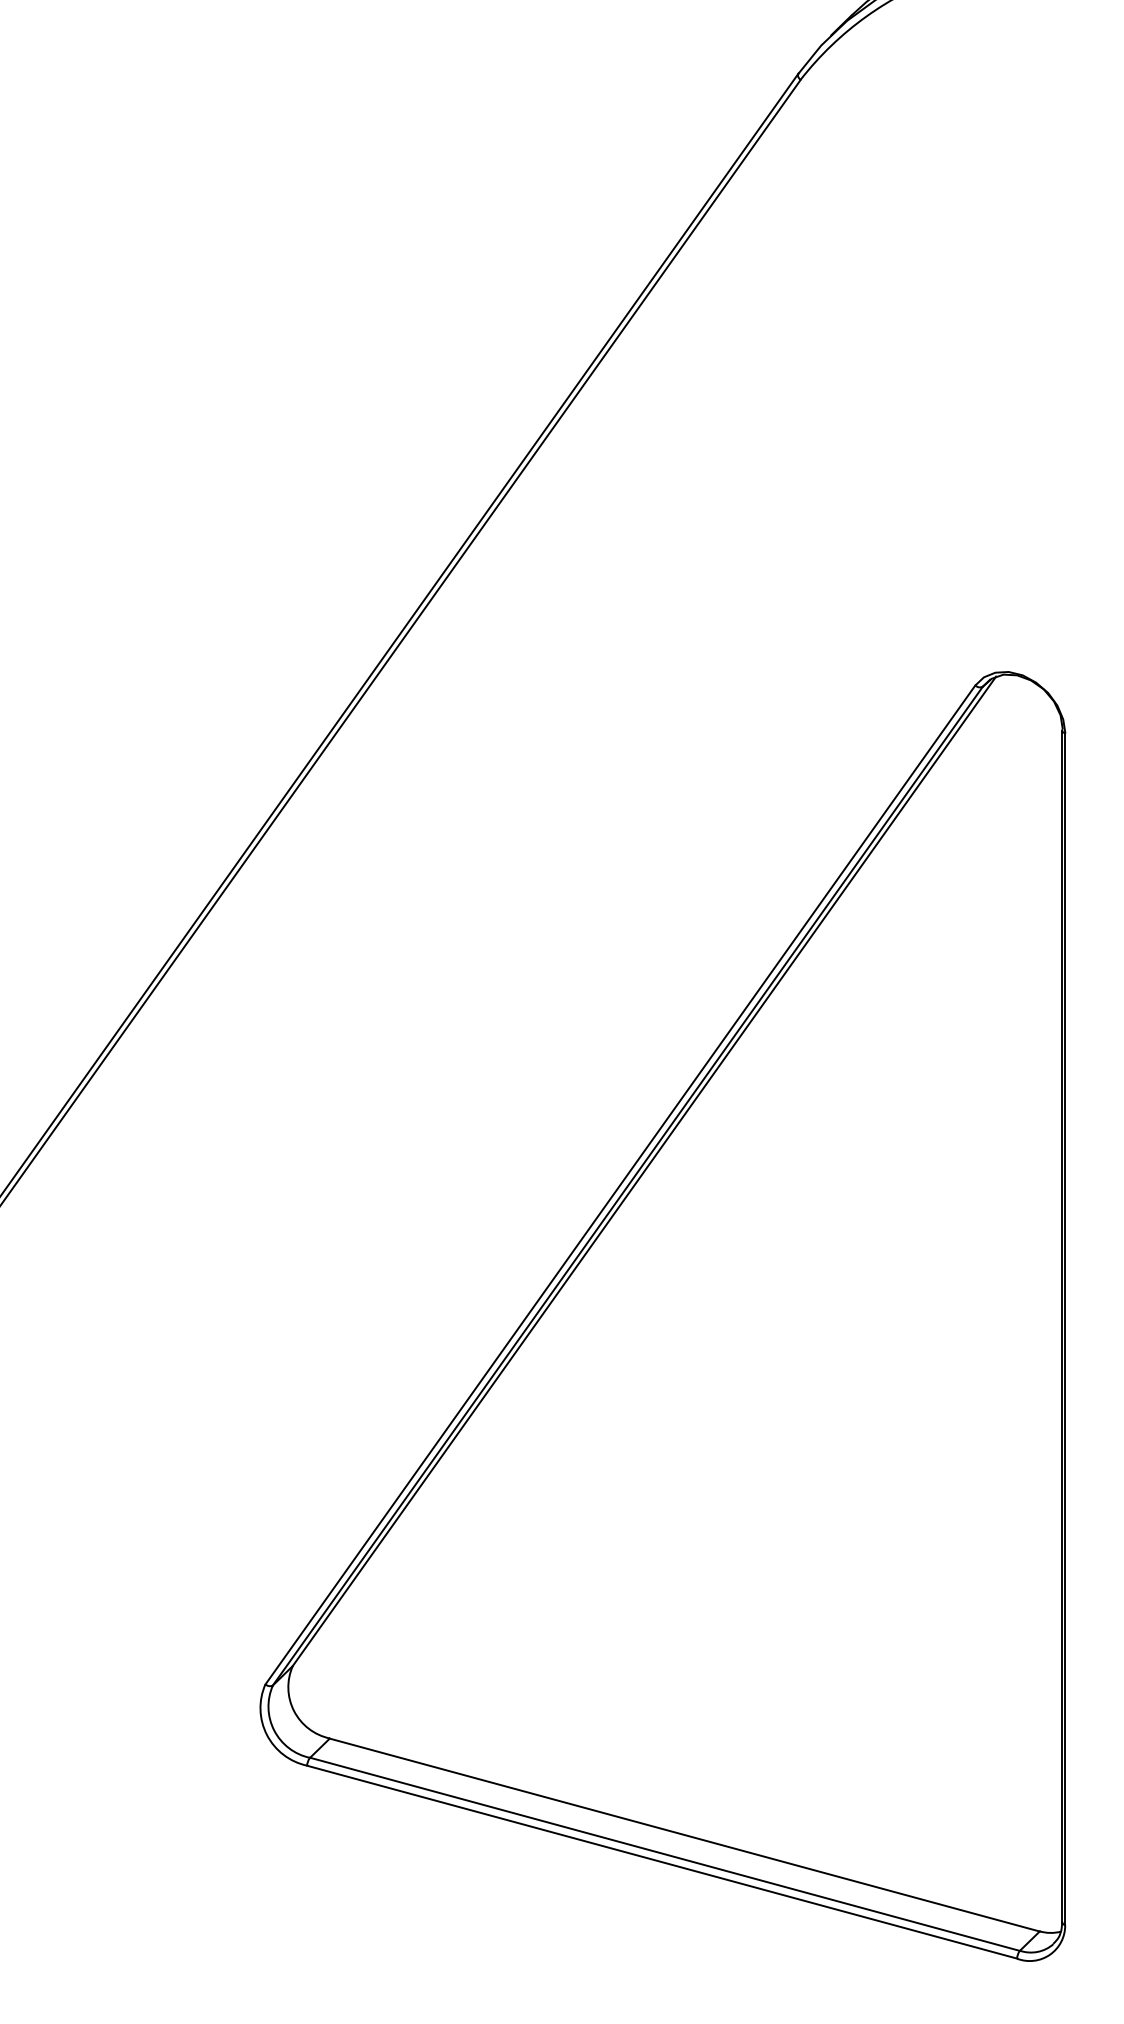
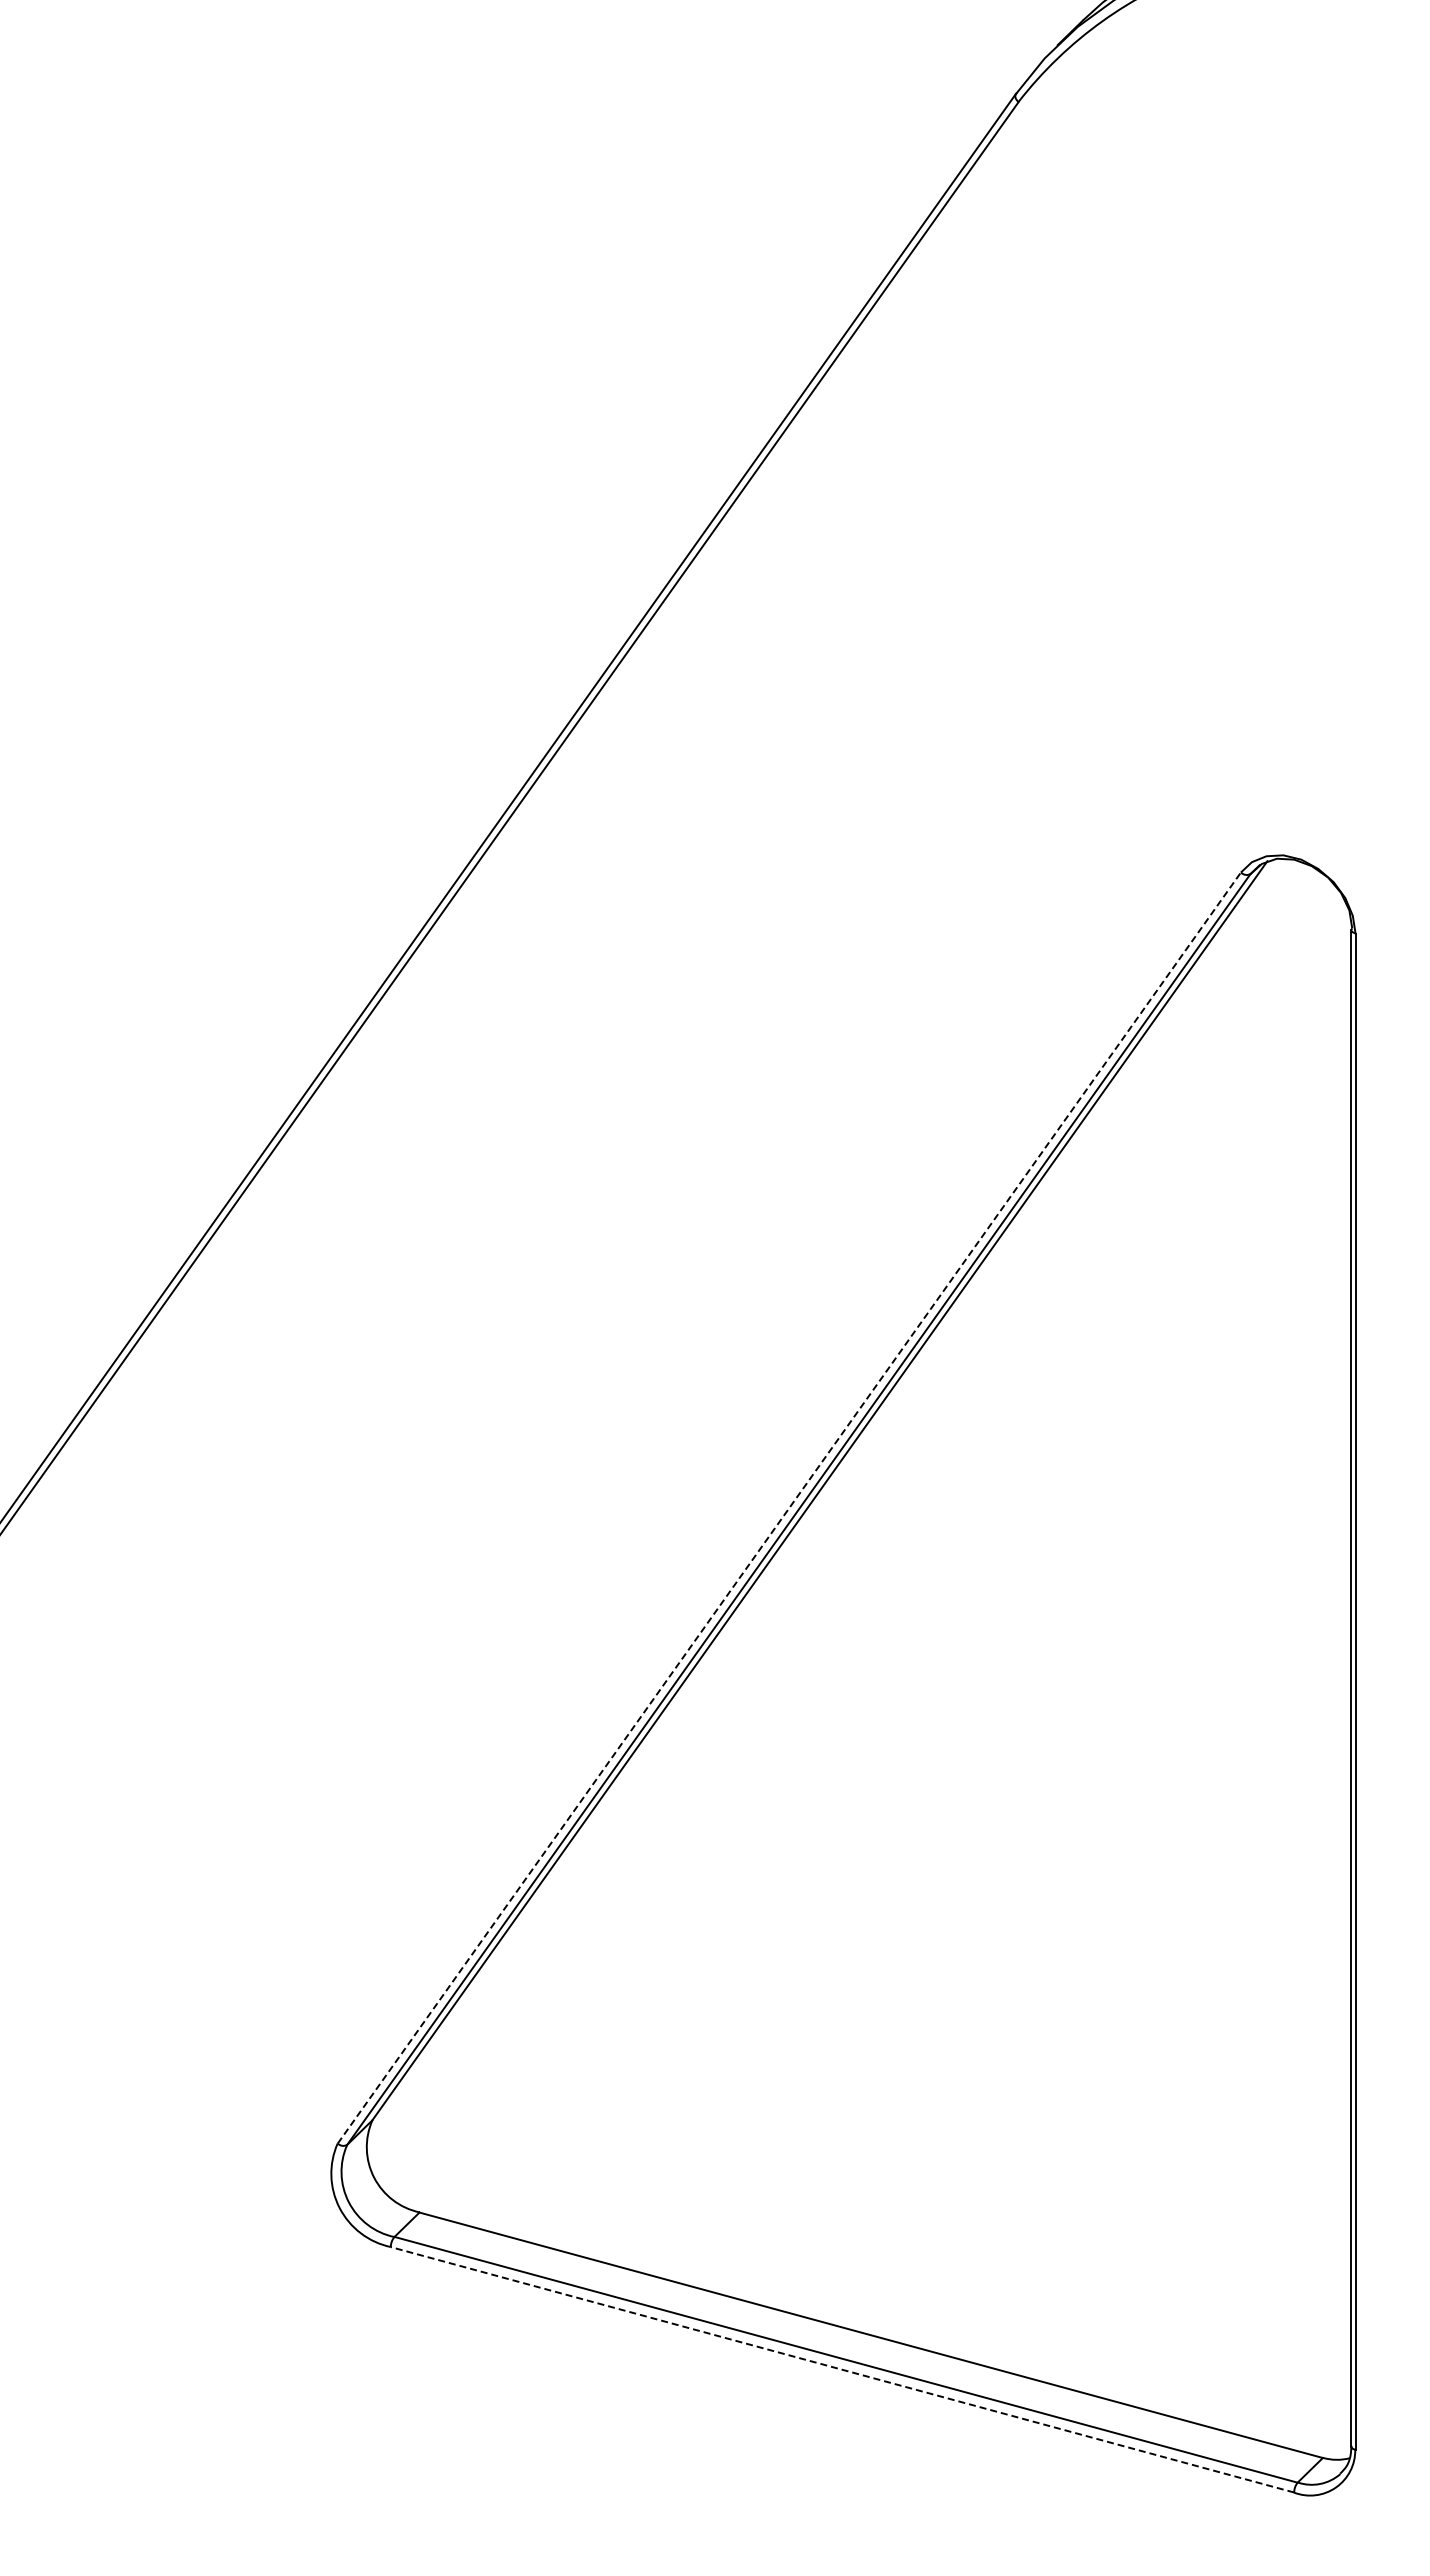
line: (620, 1185) -> (789, 1508), solid -> dashed
line: (662, 1861) -> (842, 2369), solid -> dashed

